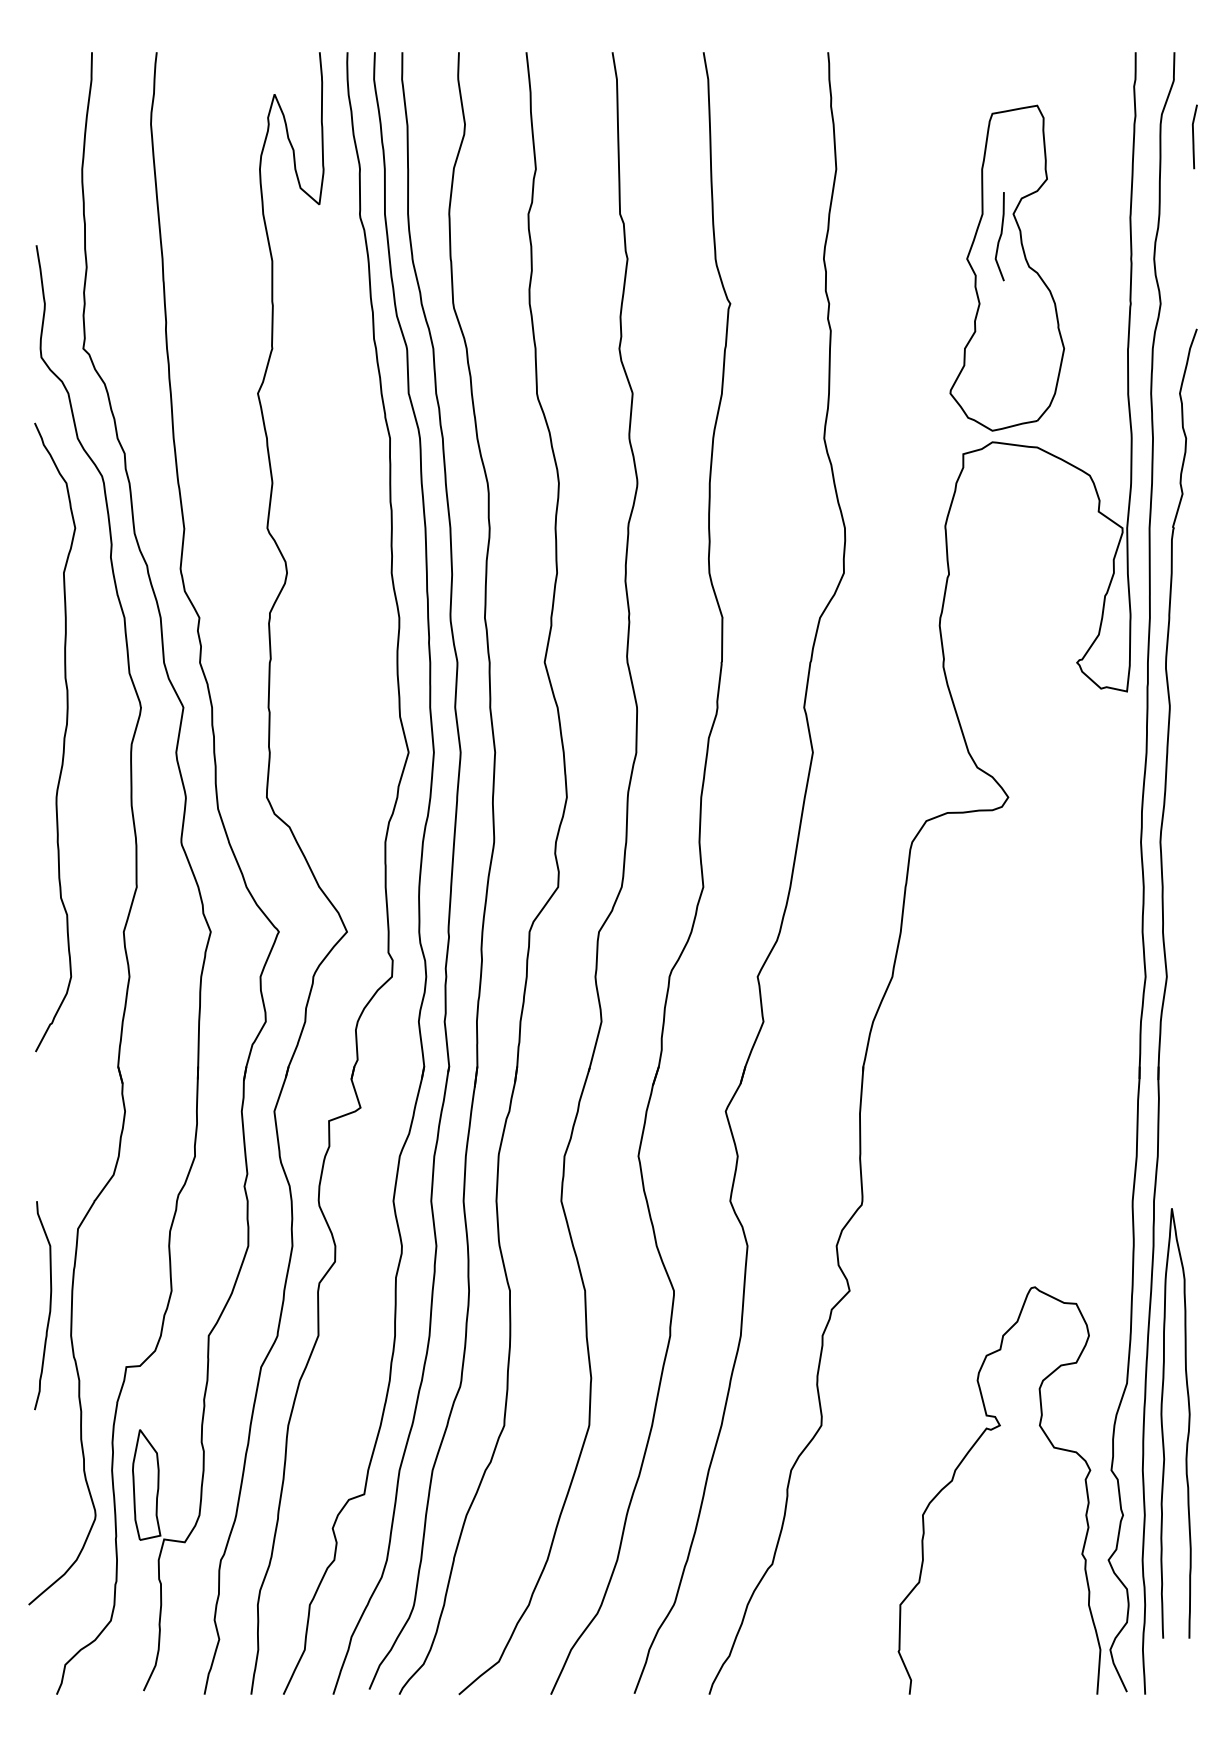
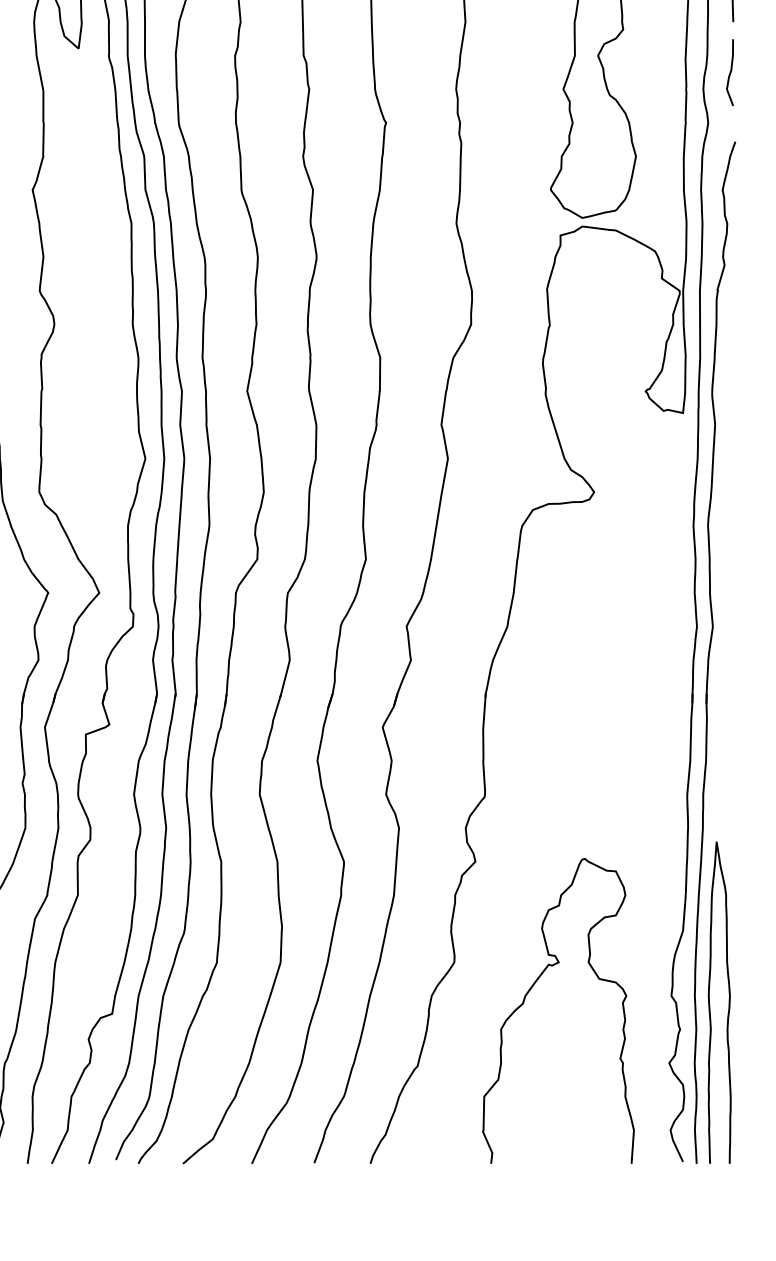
curve: (999, 236) -> (729, 72), moved
curve: (1162, 1423) -> (709, 1002), moved
curve: (962, 1462) -> (530, 990), moved

